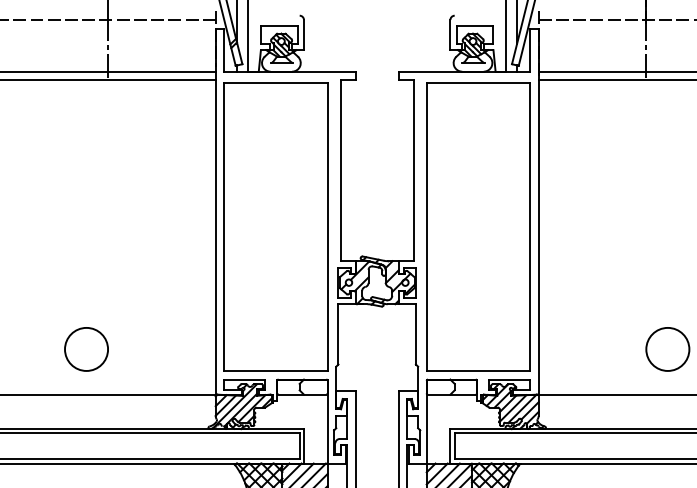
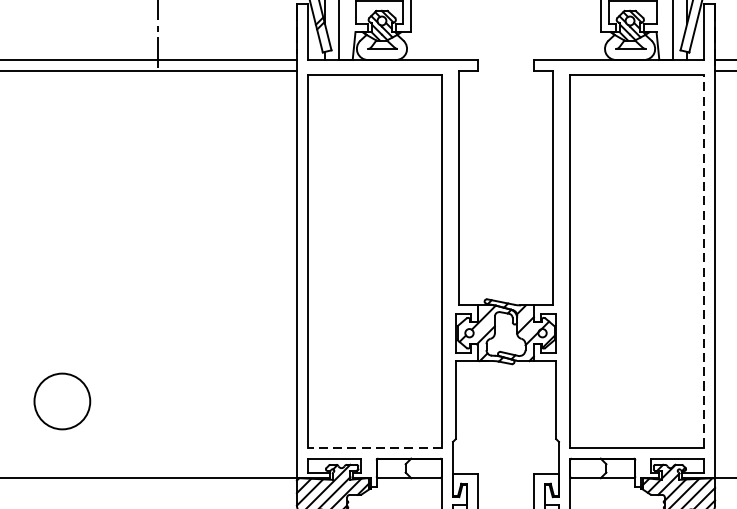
line: (530, 227) -> (704, 261), solid -> dashed
circle: (86, 349) -> (62, 401), moved
line: (276, 370) -> (375, 446), solid -> dashed

